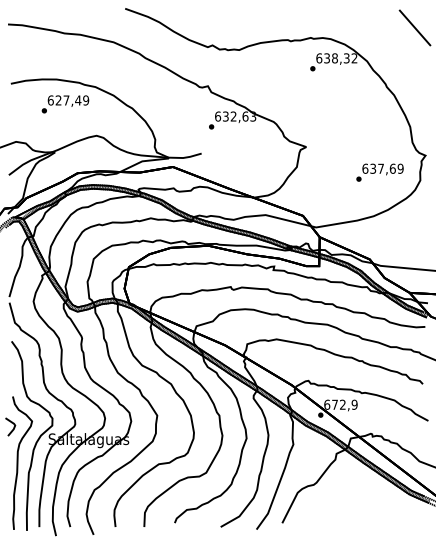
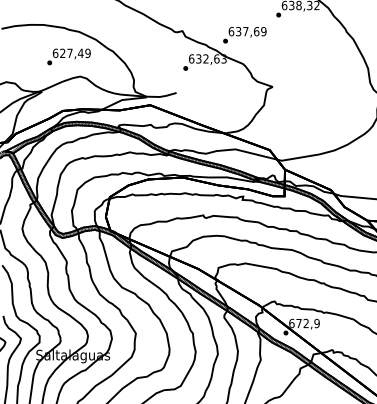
text: (65, 104) -> (69, 57), moved
text: (379, 172) -> (244, 35), moved

